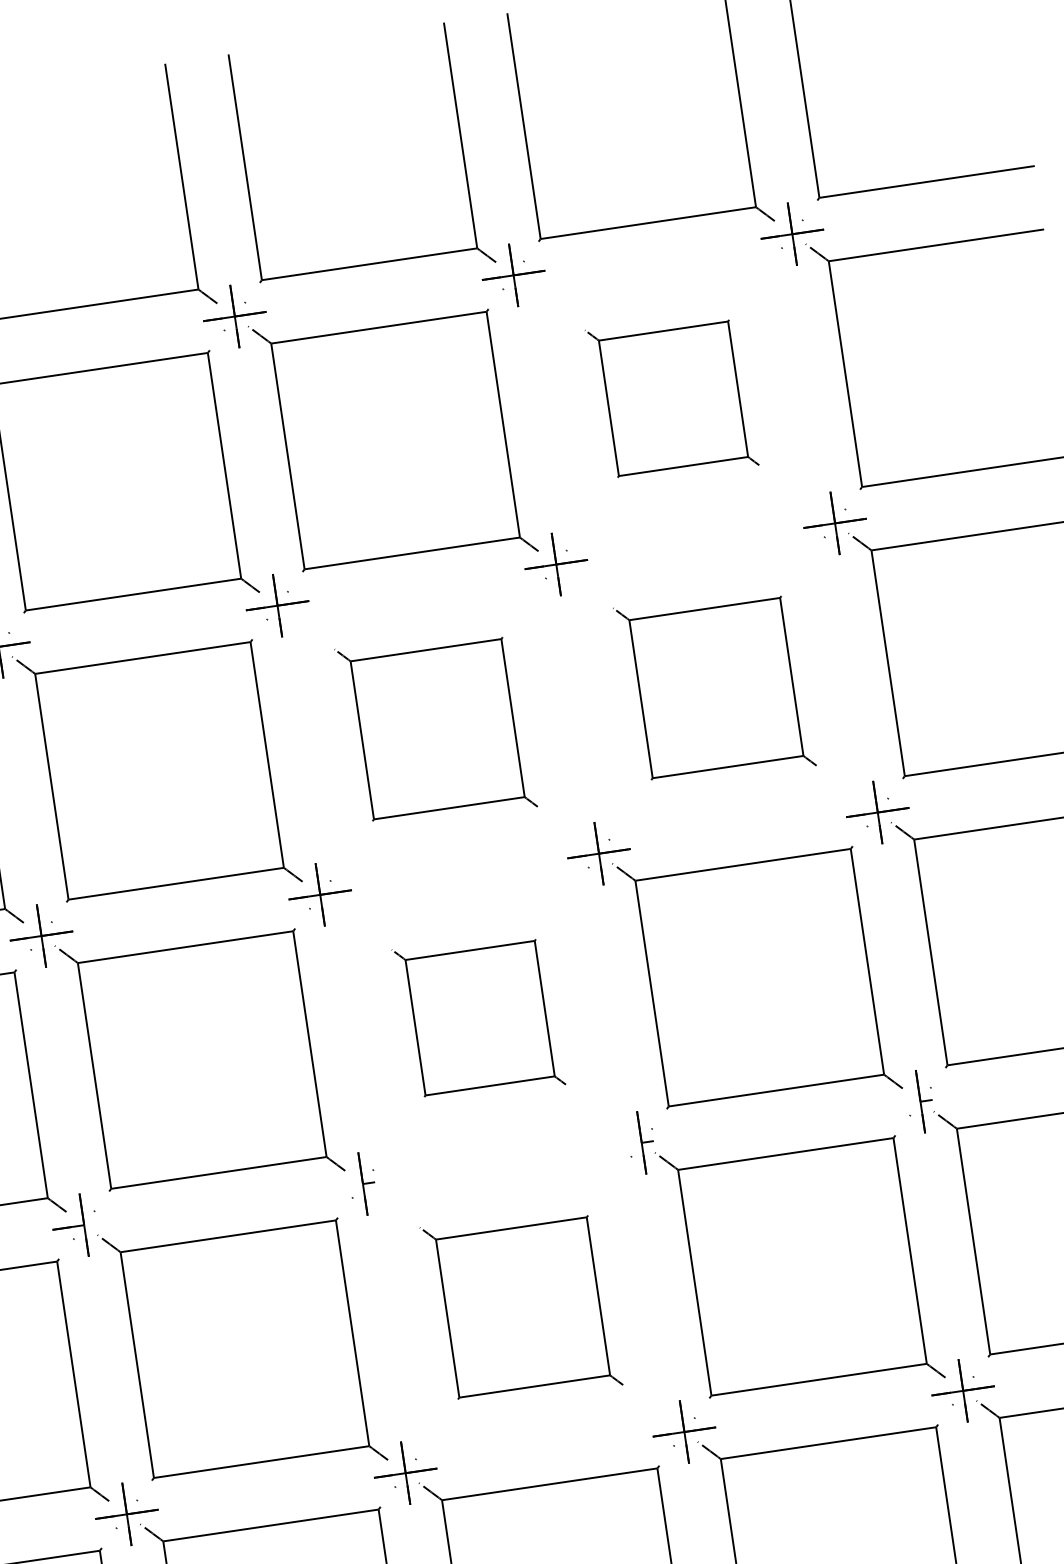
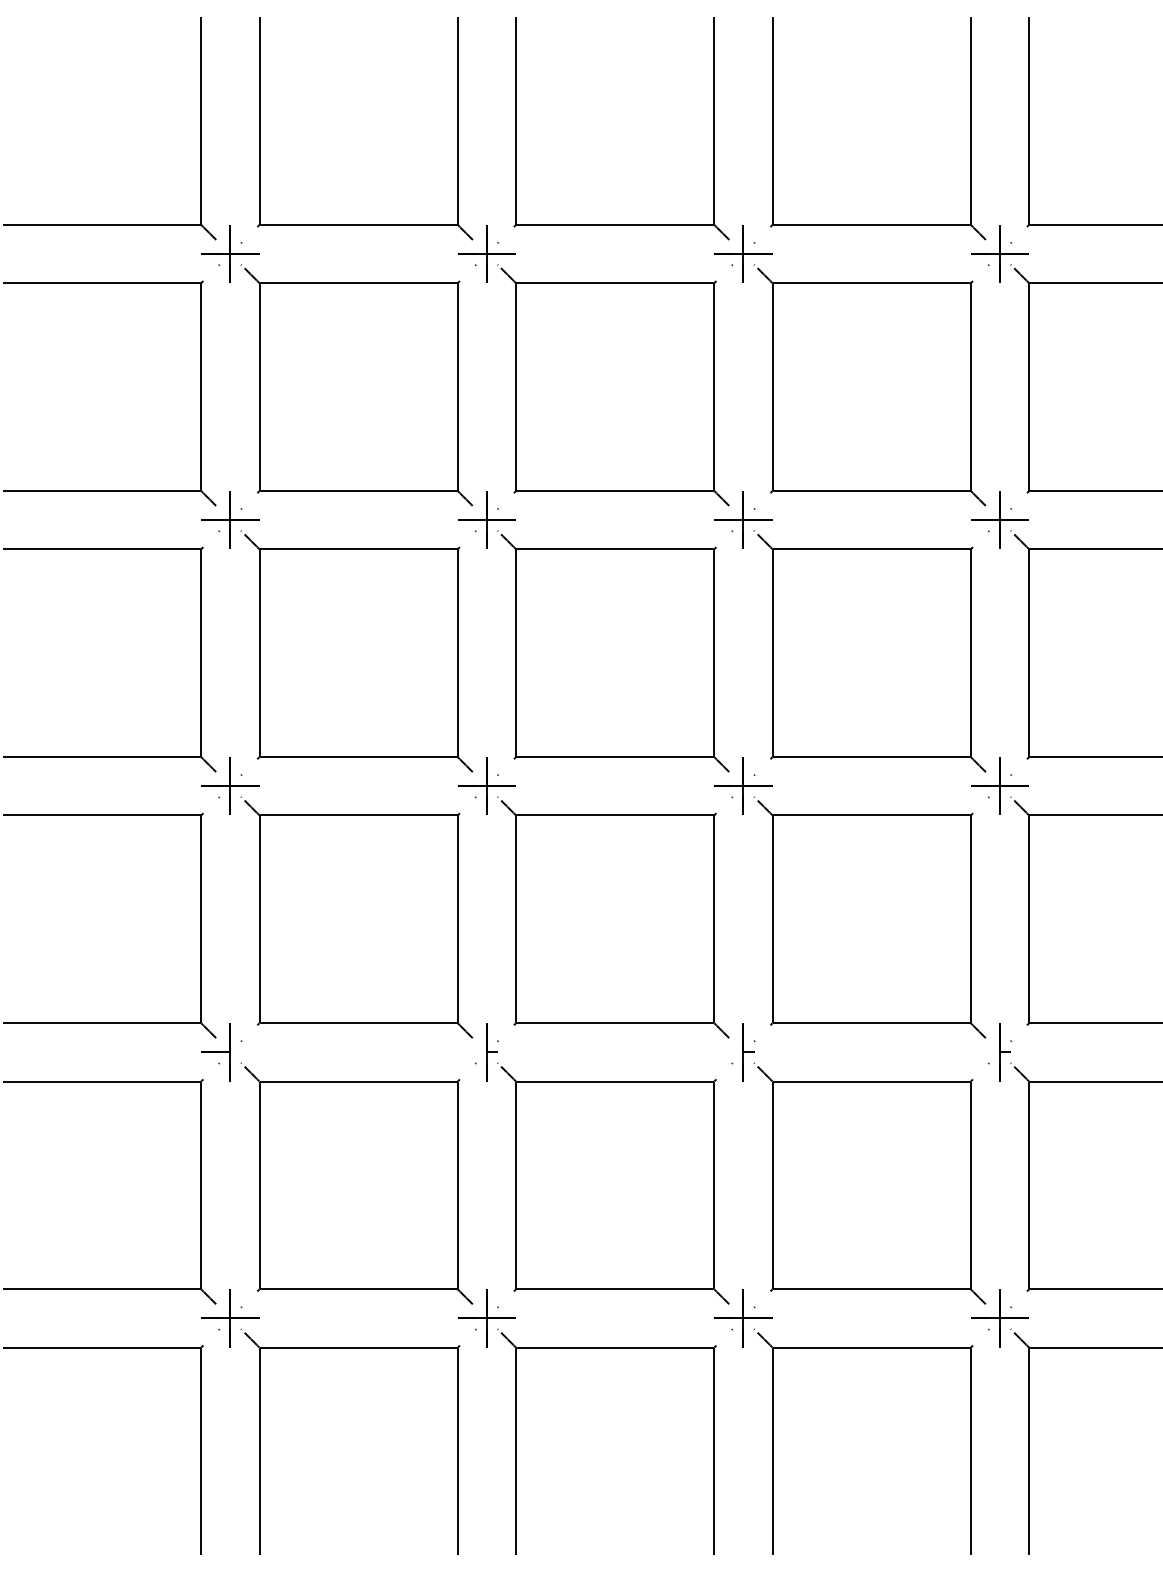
part: (671, 398) -> (869, 385), size x1.67
part: (714, 687) -> (869, 651), size x1.43
part: (436, 728) -> (613, 651), size x1.43
part: (478, 1017) -> (613, 917), size x1.67
part: (521, 1306) -> (613, 1183), size x1.43

